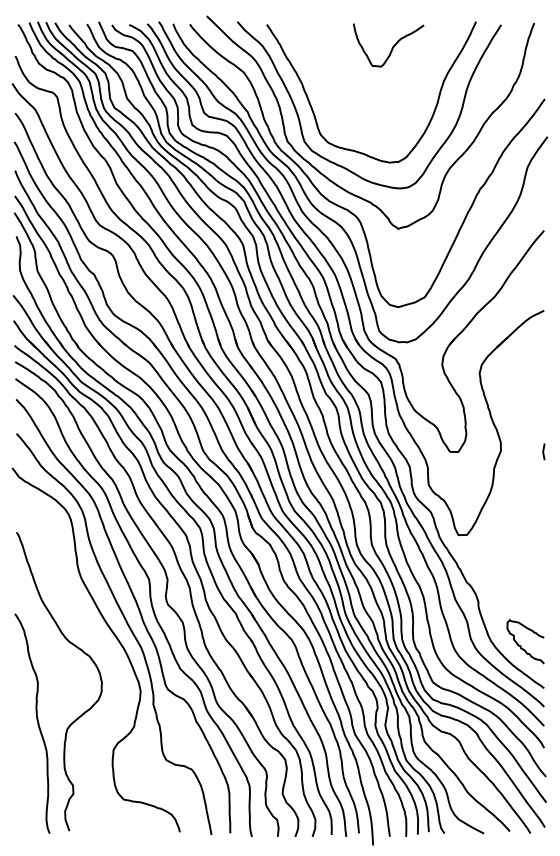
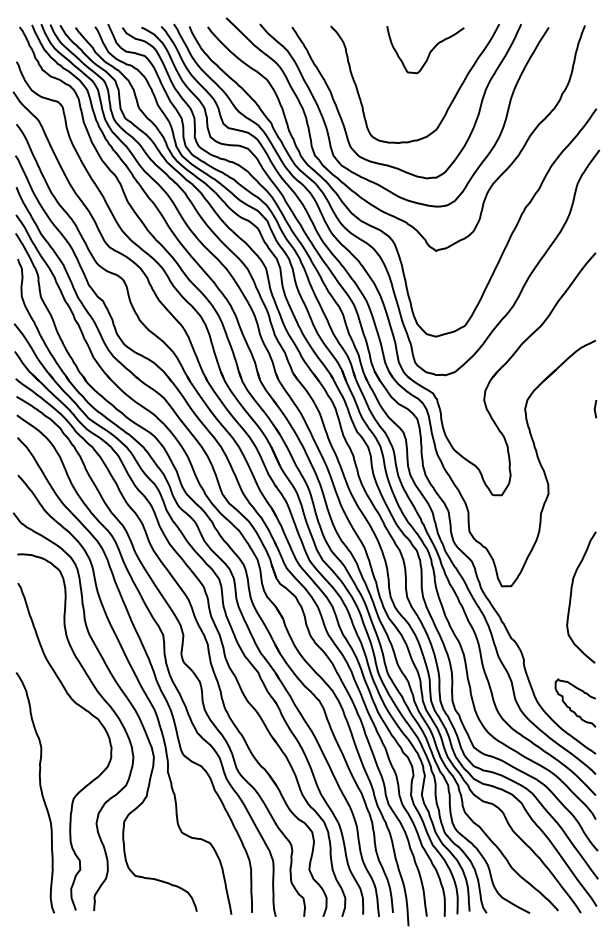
curve: (411, 93) -> (450, 102), added
line: (543, 452) -> (595, 409), moved
curve: (521, 545) -> (571, 597), added
curve: (100, 645) -> (109, 707), added

